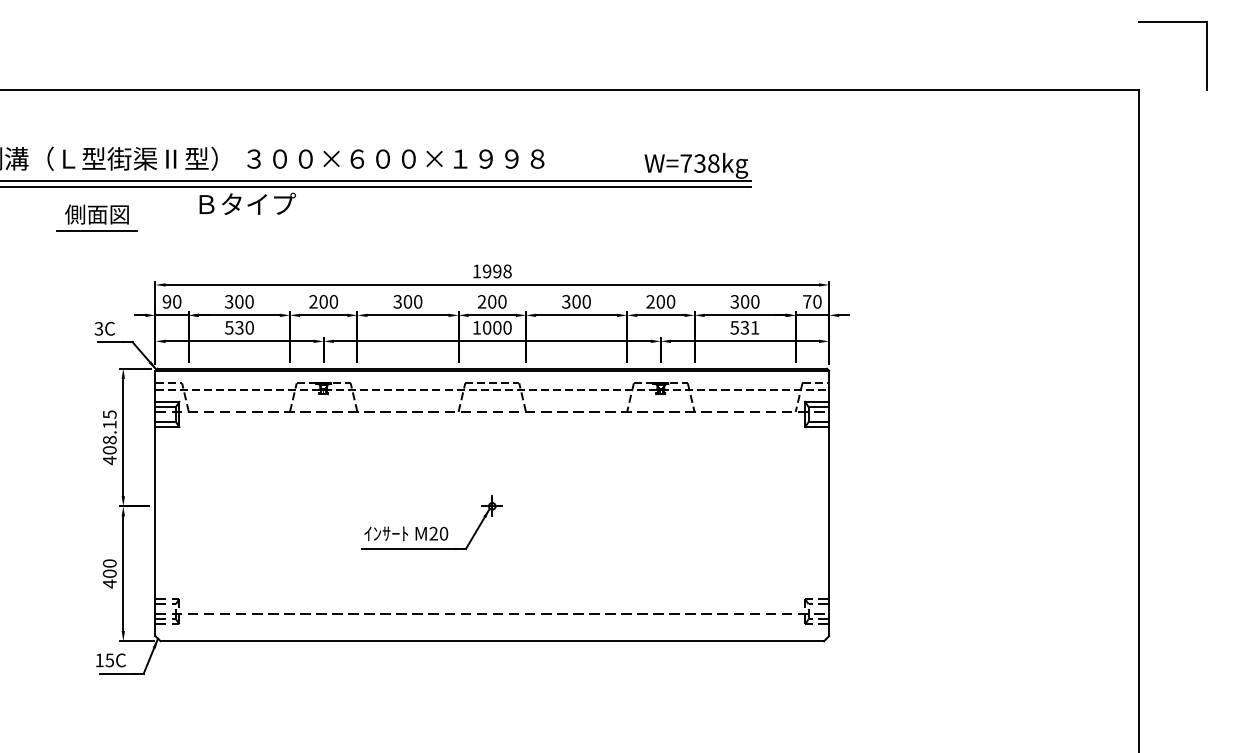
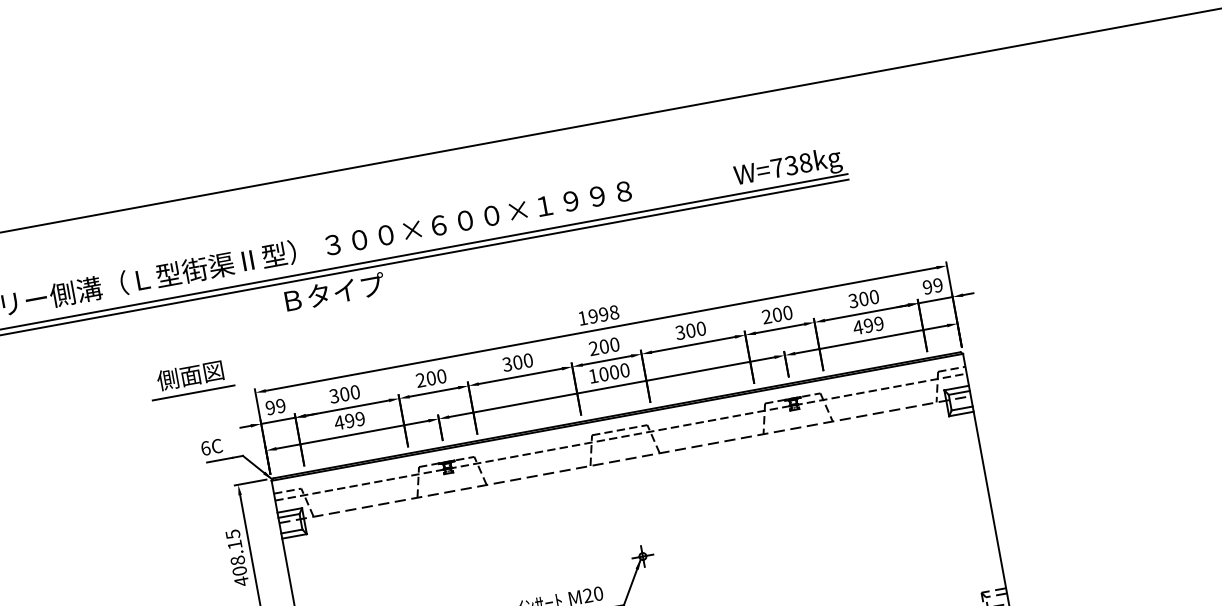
part: (96, 217) -> (190, 378), moved
text: (177, 301) -> (281, 405), 90 -> 99
text: (812, 301) -> (933, 285), 70 -> 99
text: (238, 327) -> (348, 420), 530 -> 499
text: (744, 327) -> (868, 325), 531 -> 499
text: (98, 328) -> (205, 448), 3C -> 6C

